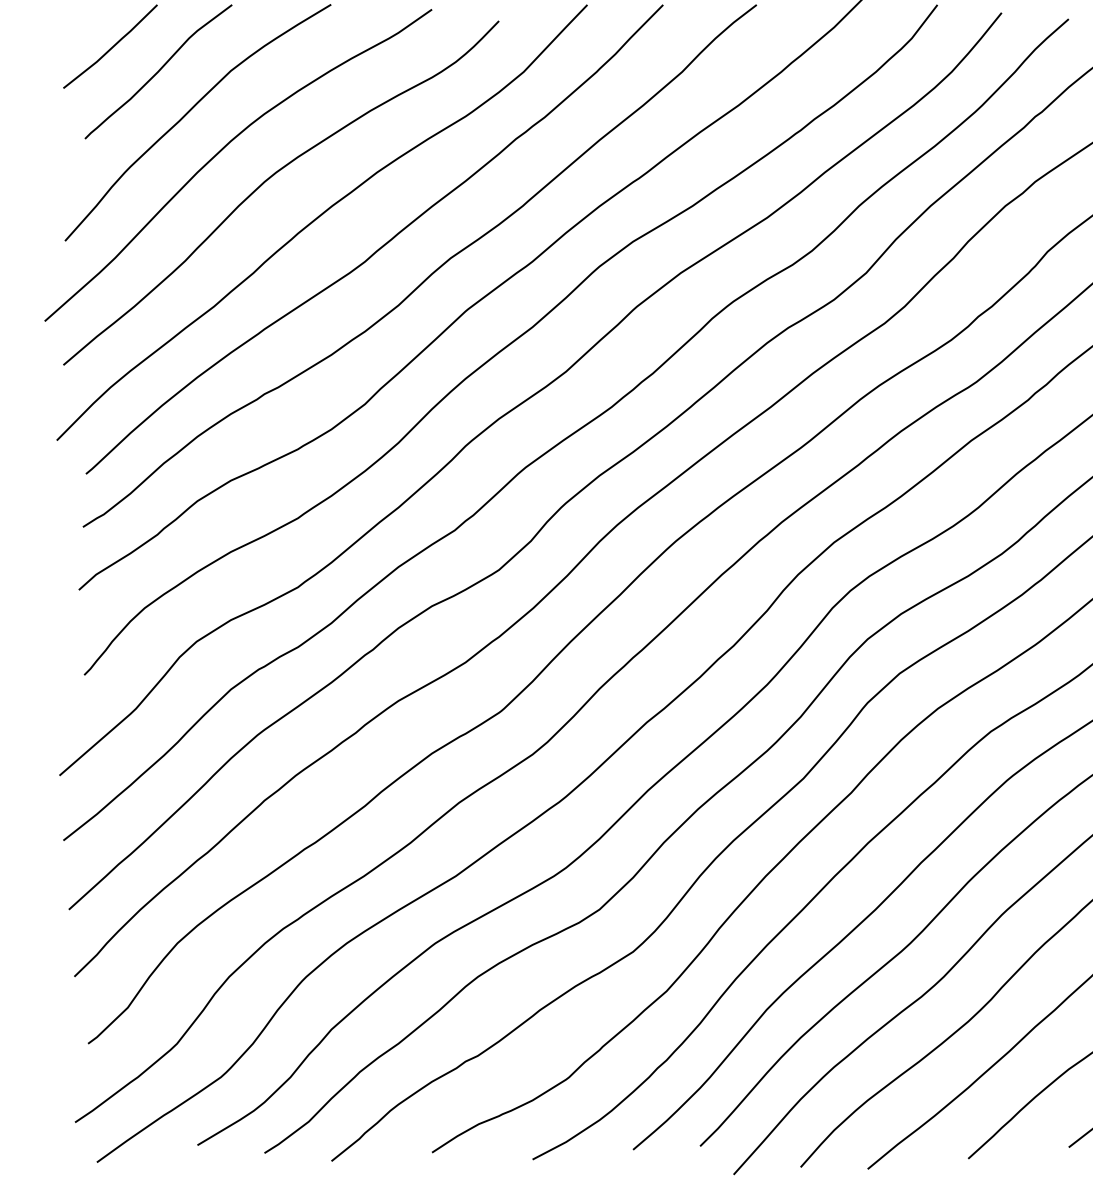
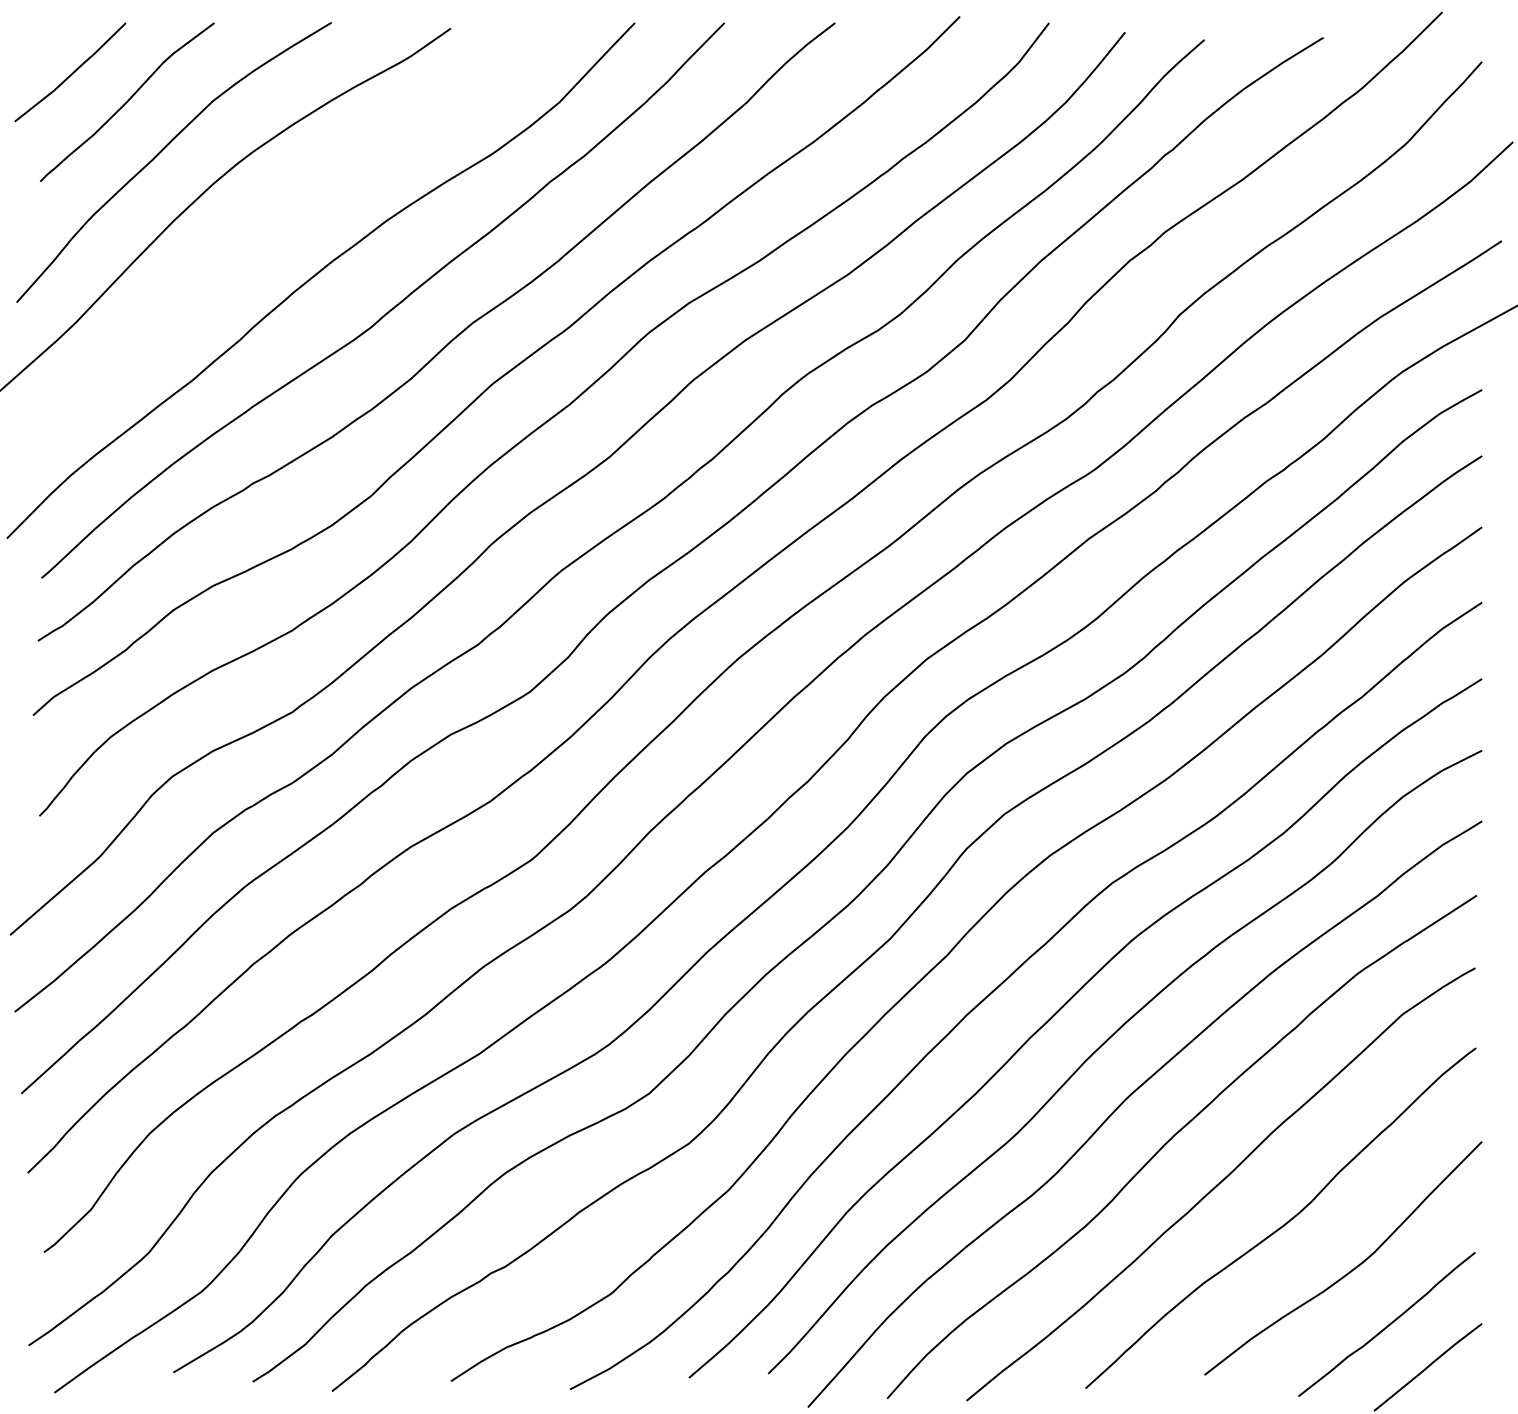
curve: (269, 179) -> (258, 229), removed

